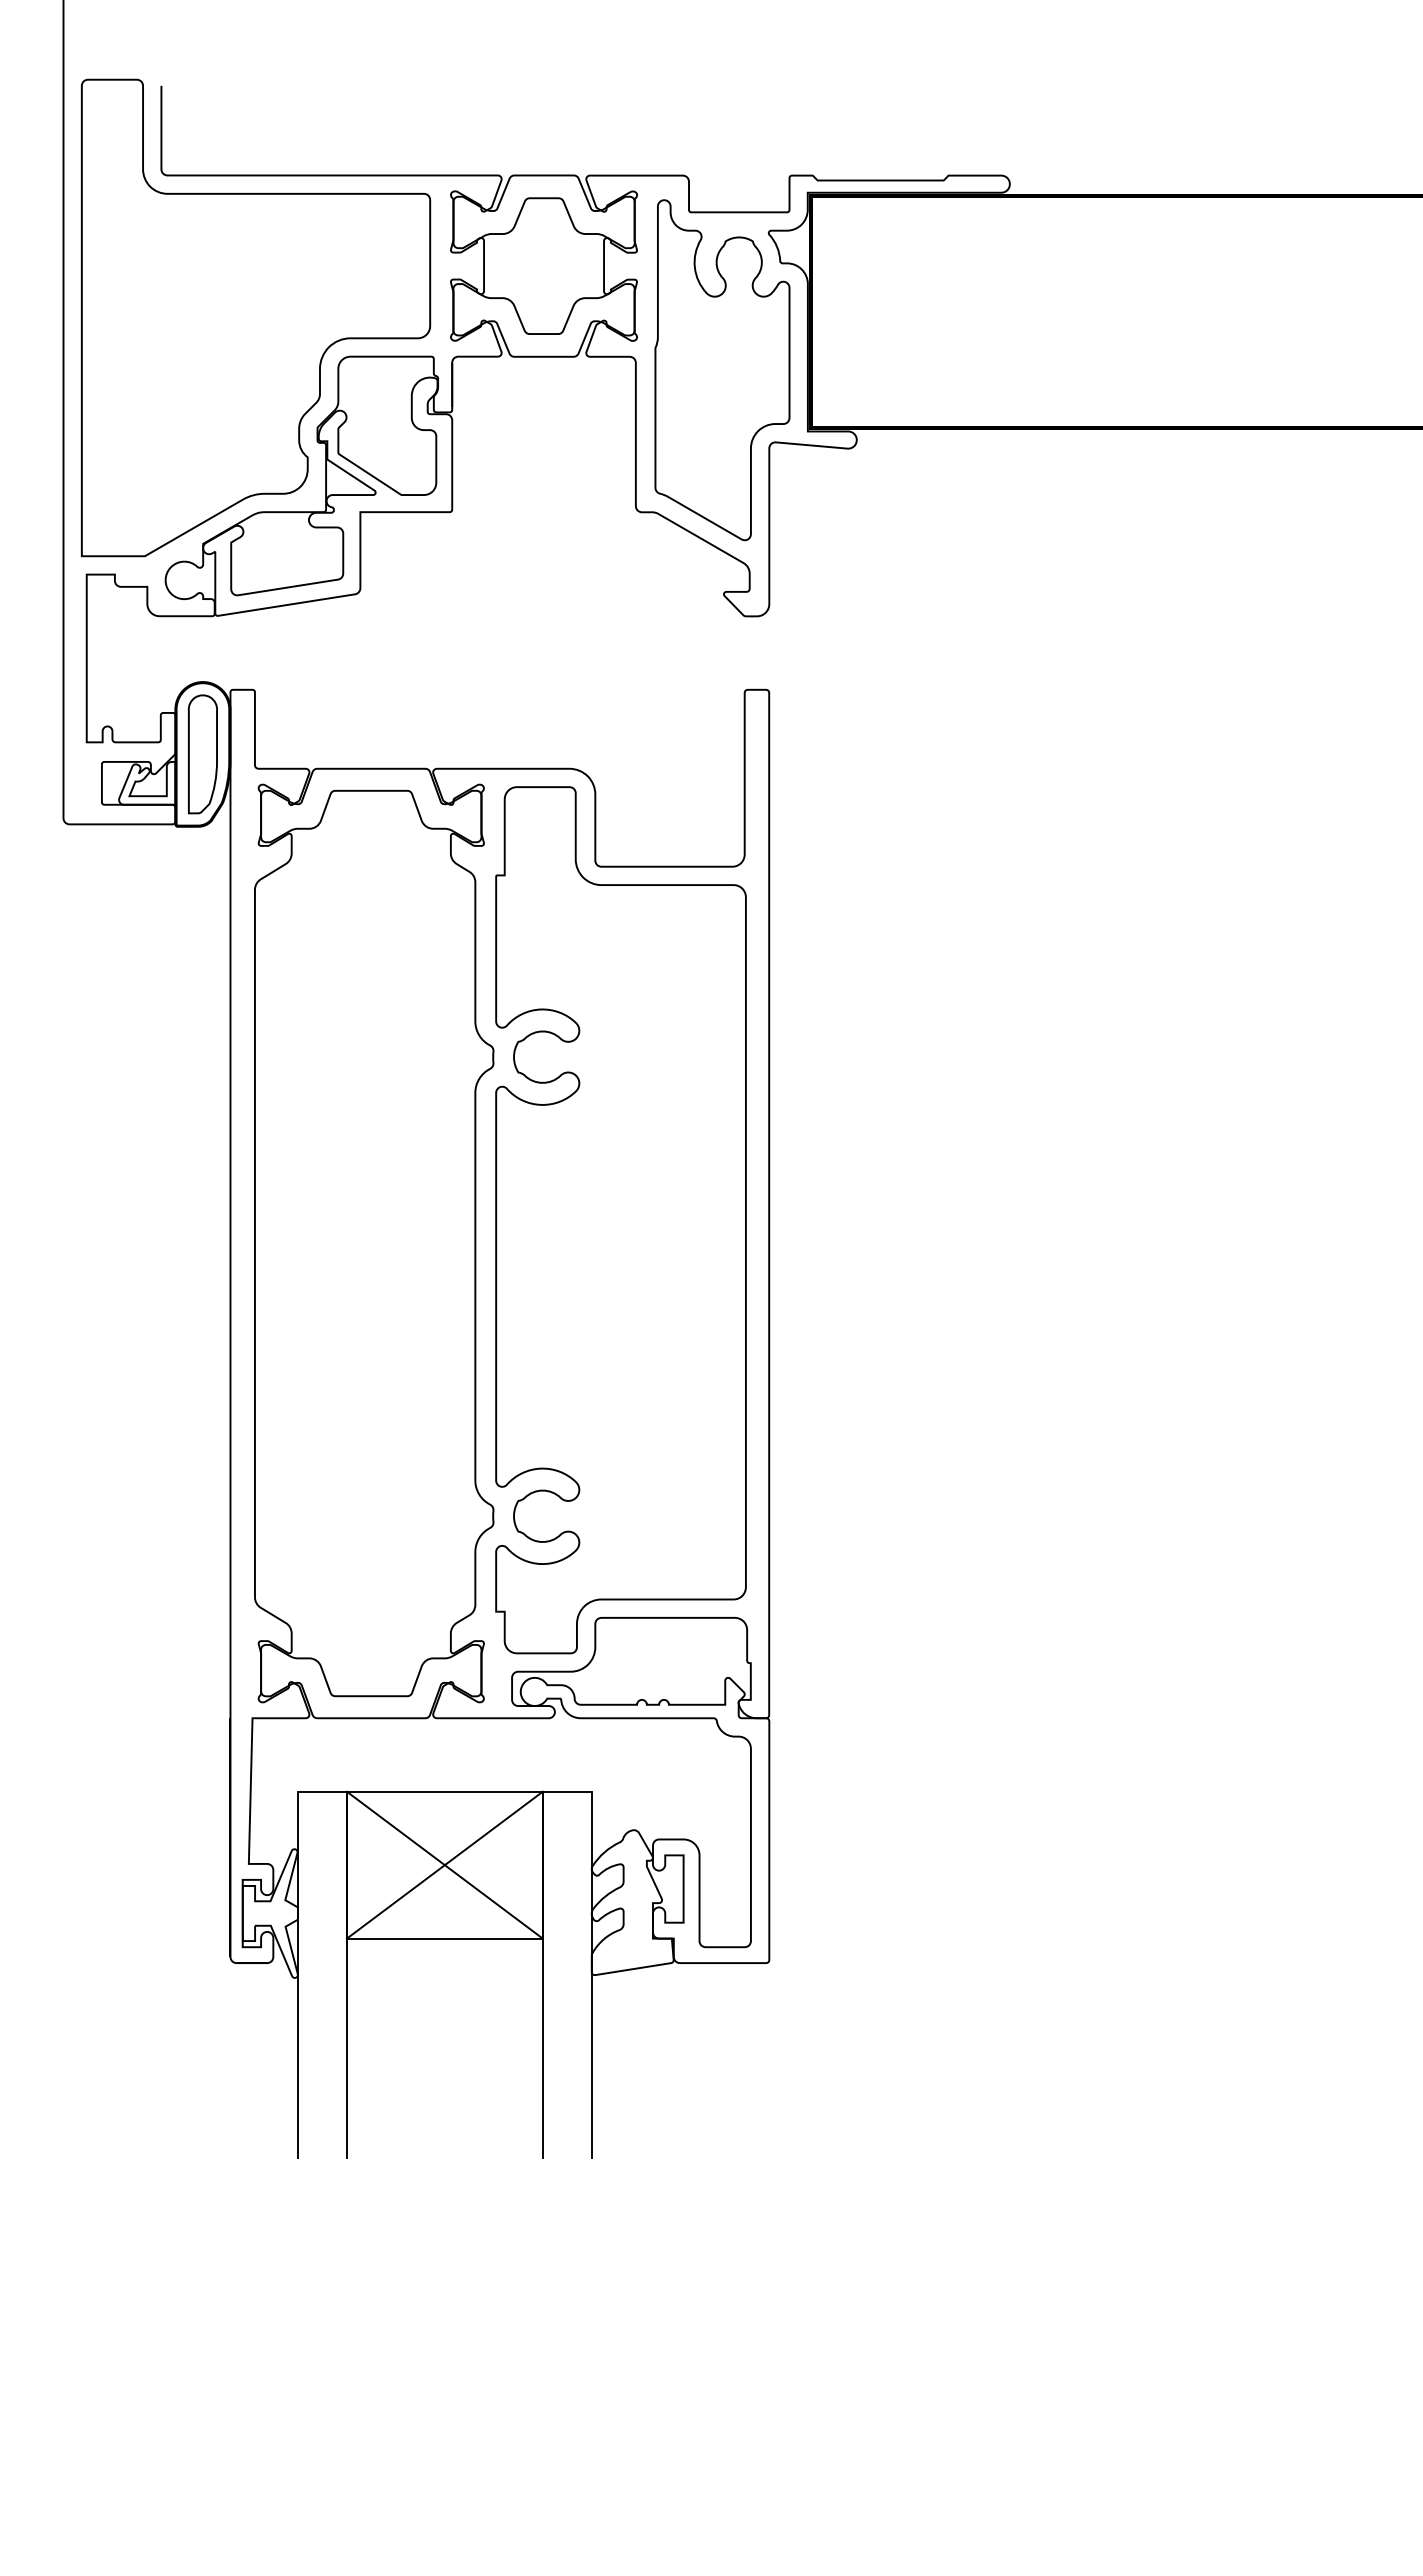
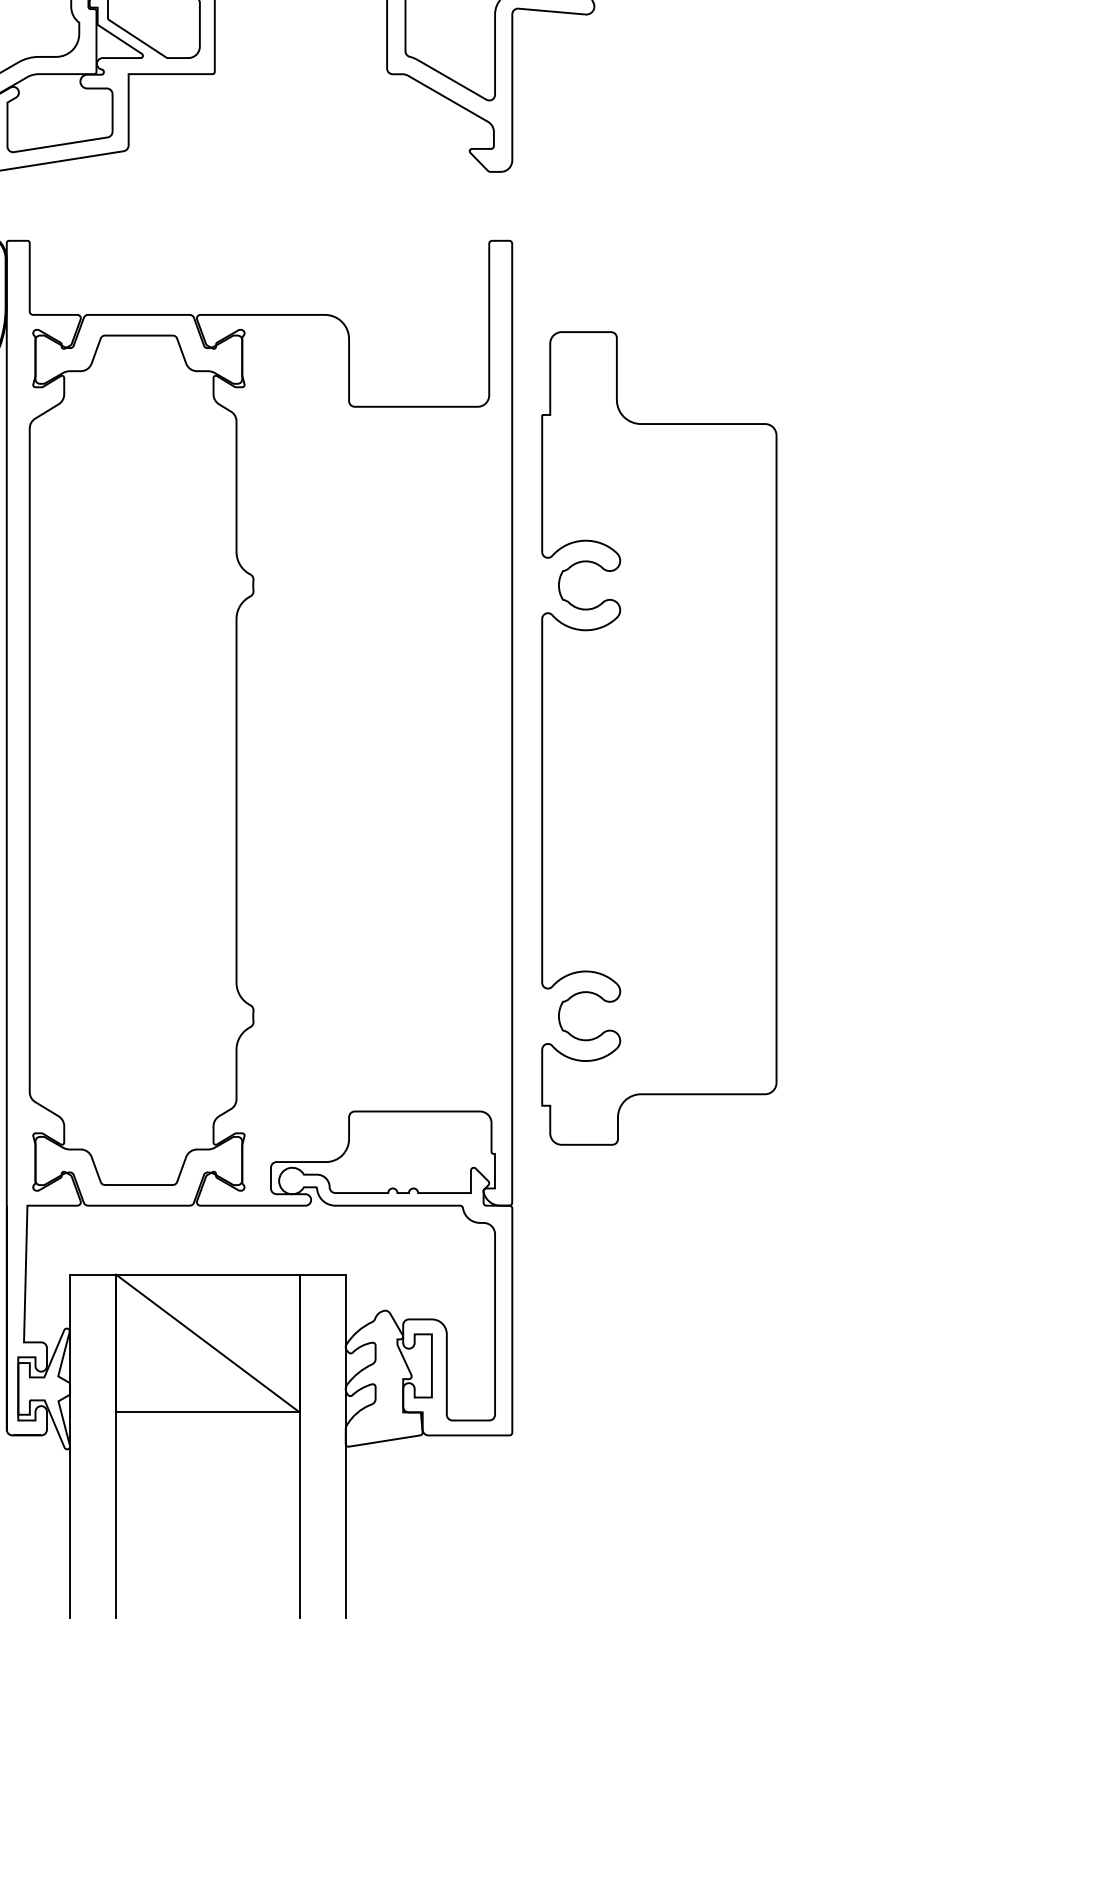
part: (620, 1220) -> (658, 738), moved
line: (444, 1864) -> (207, 1342), removed

